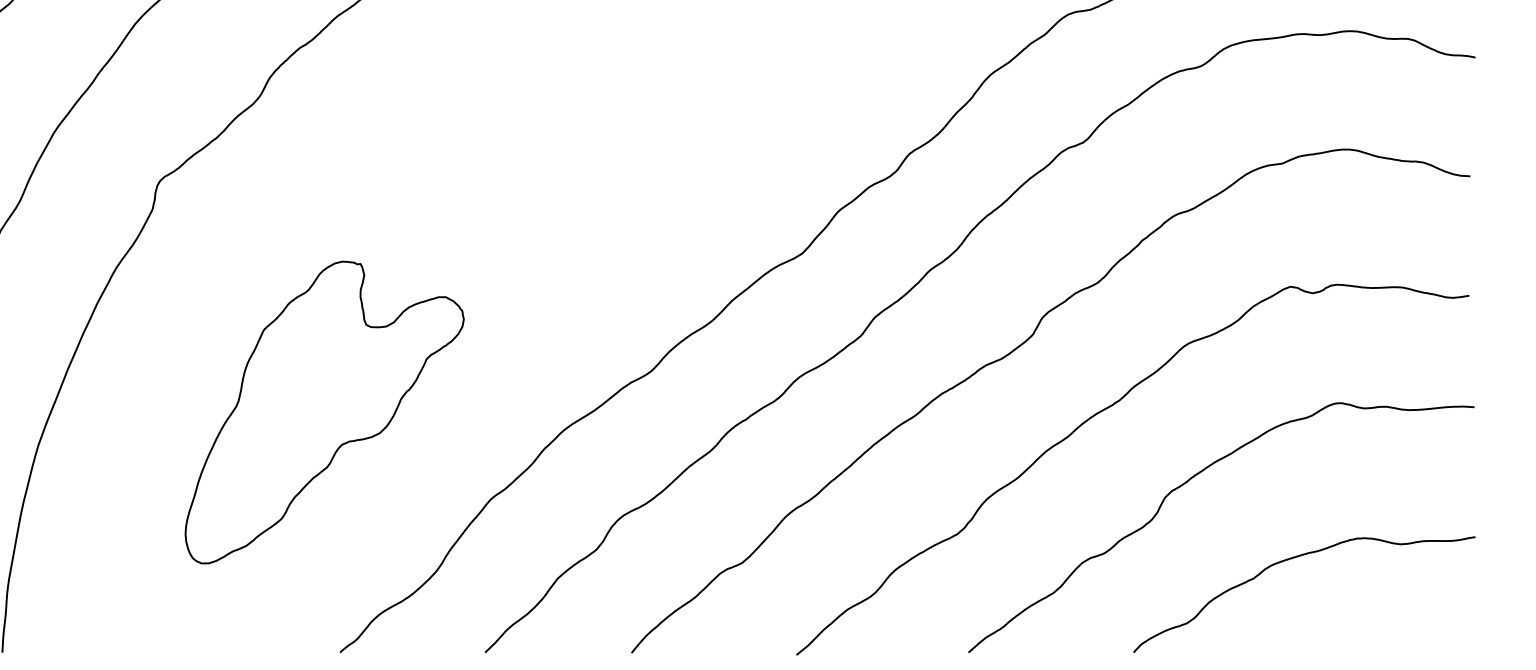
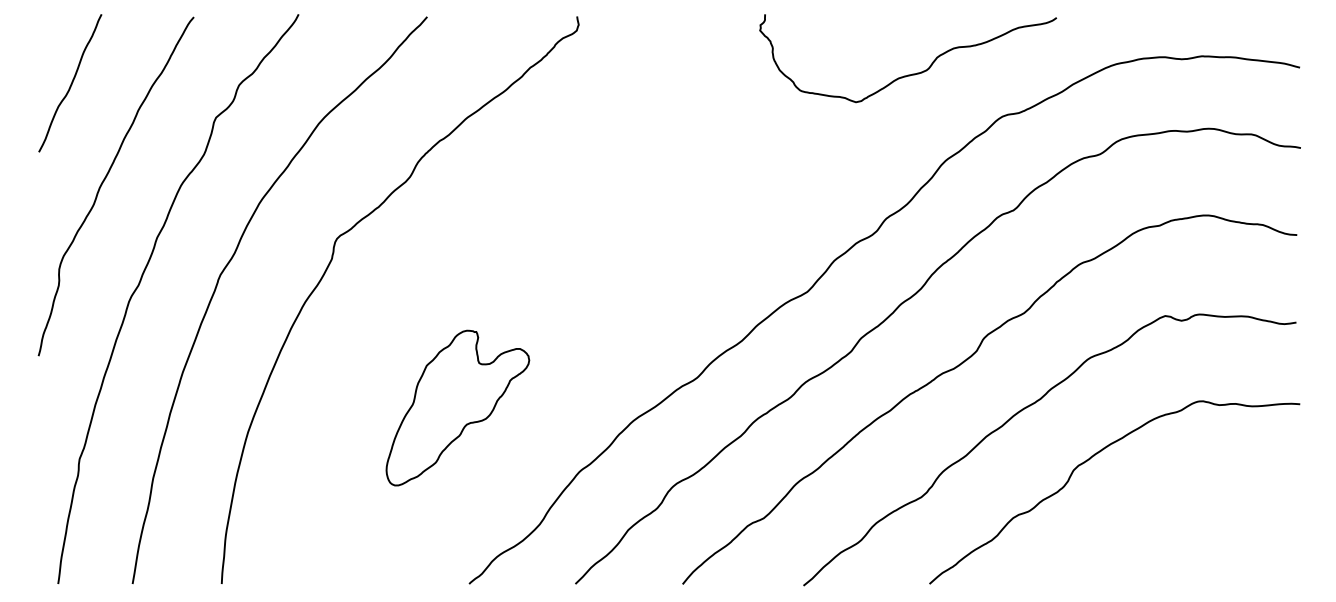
part: (324, 411) -> (457, 407), size x0.7
curve: (1294, 559) -> (1168, 515), removed

